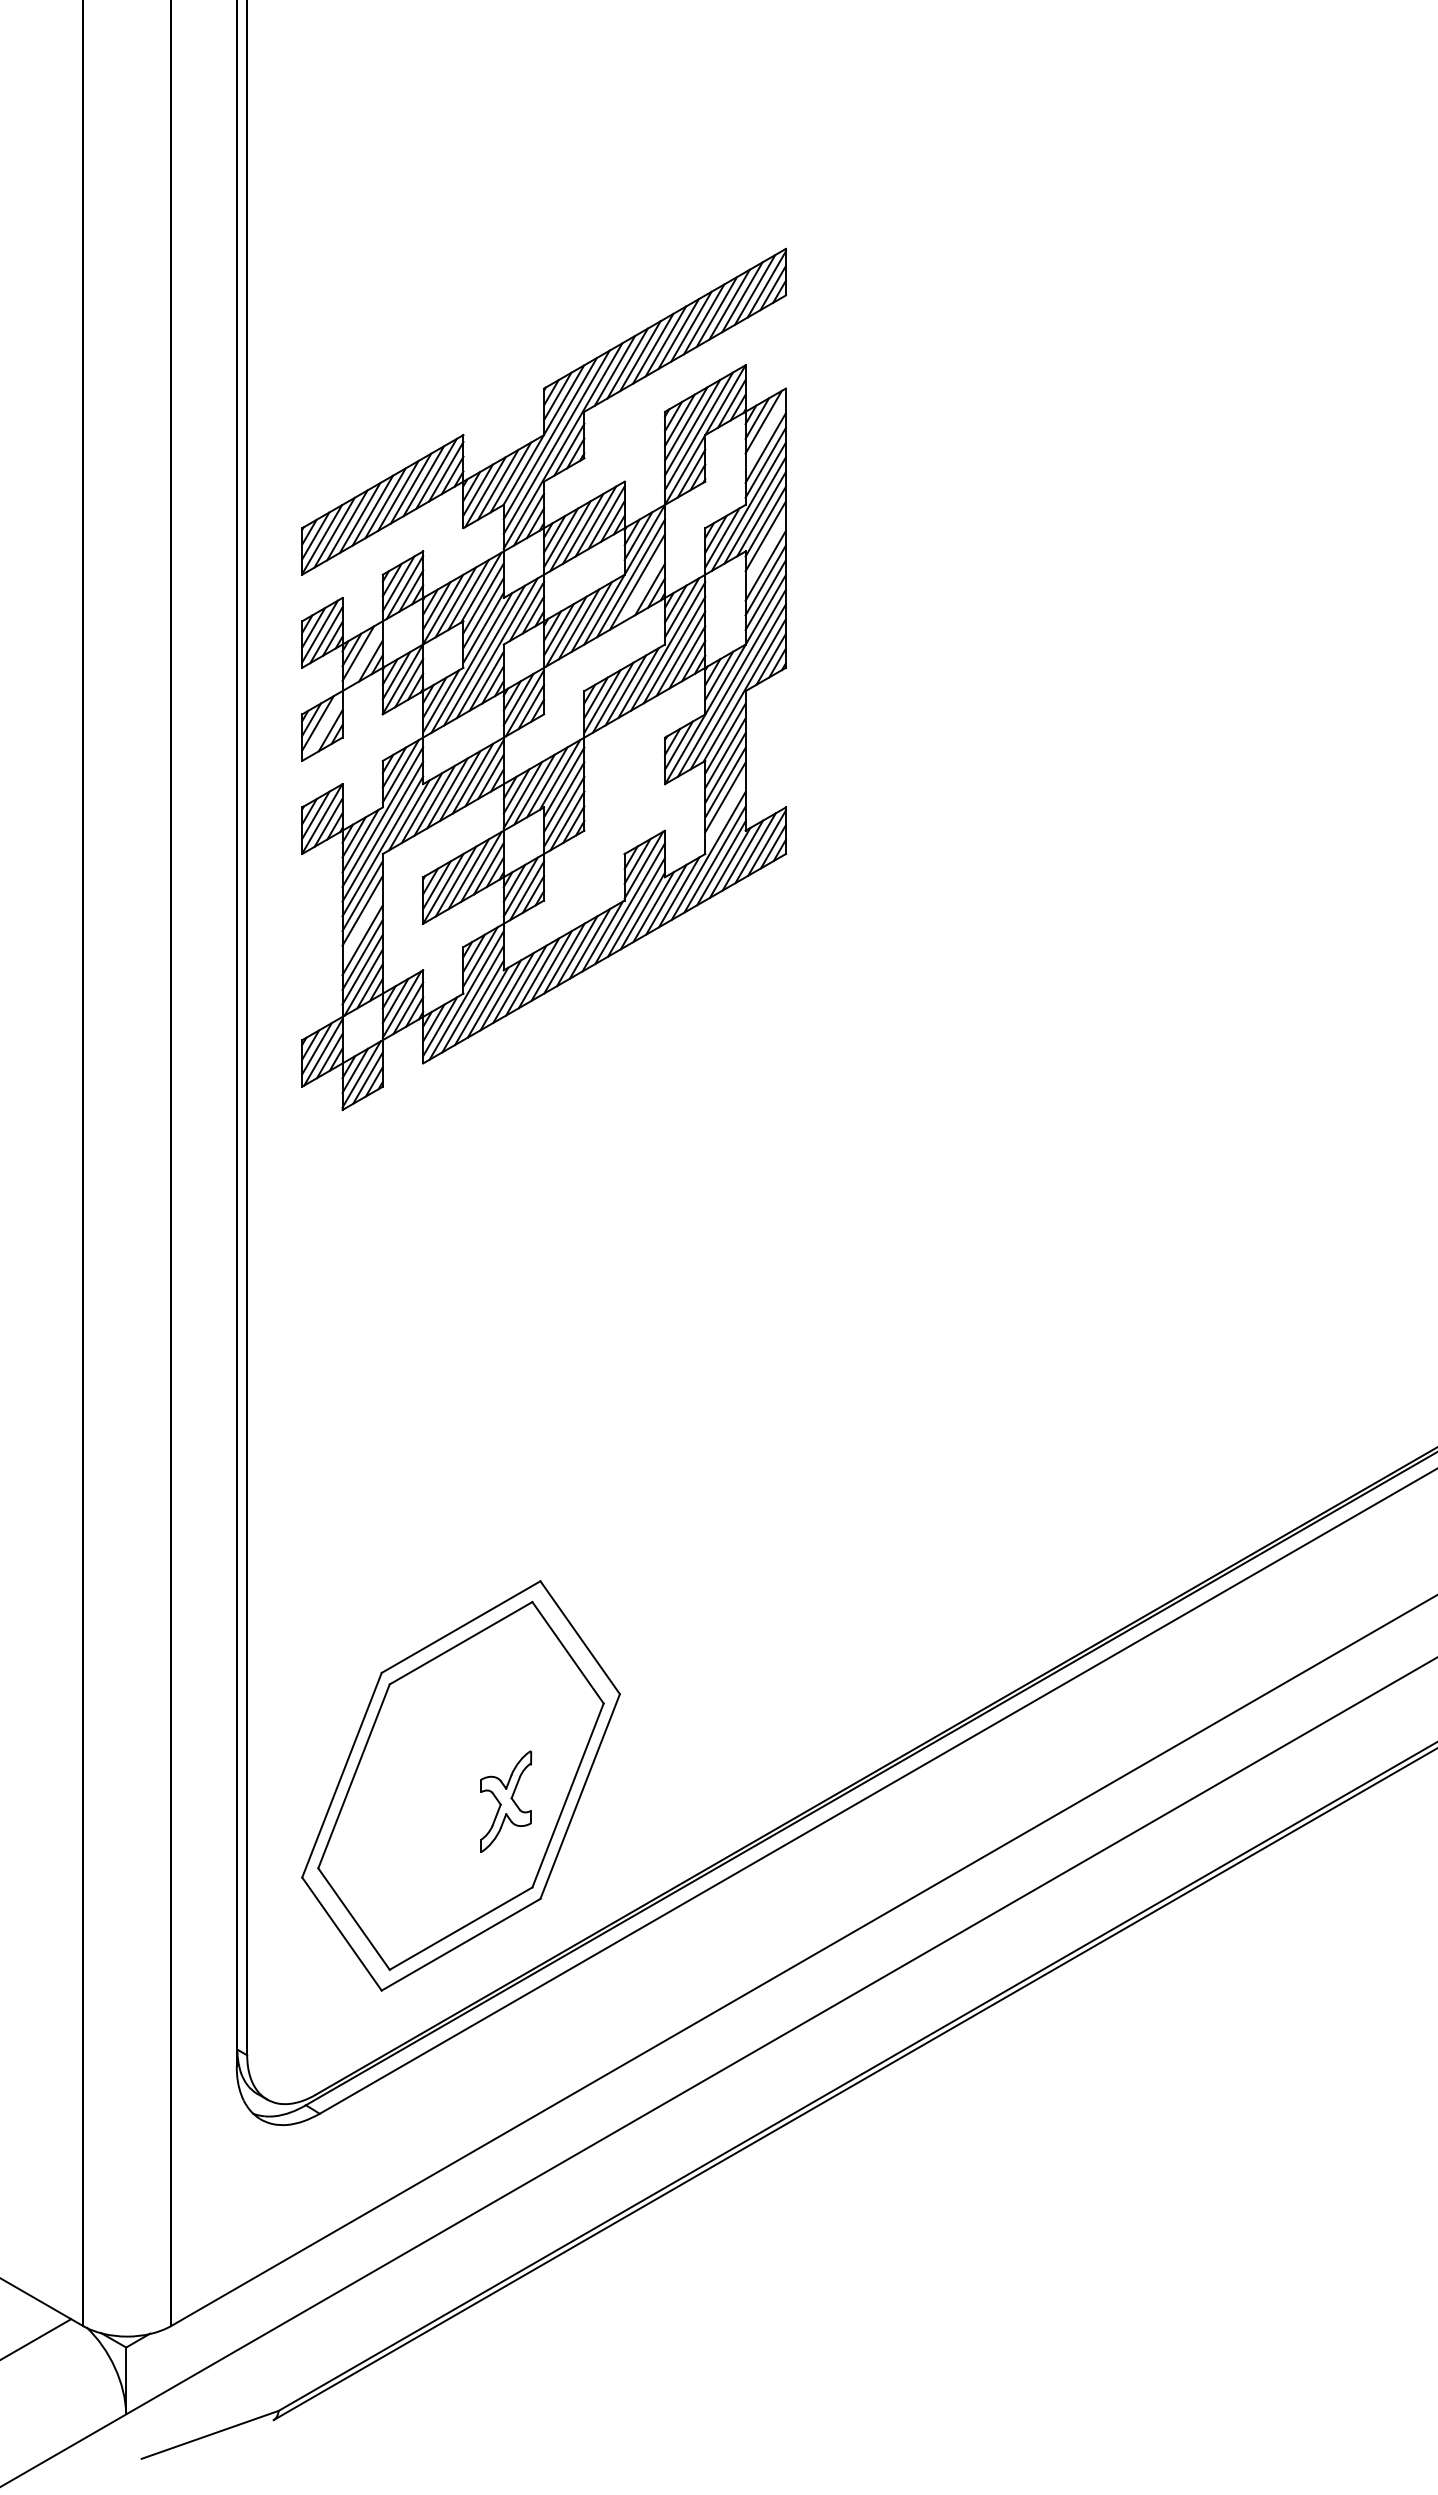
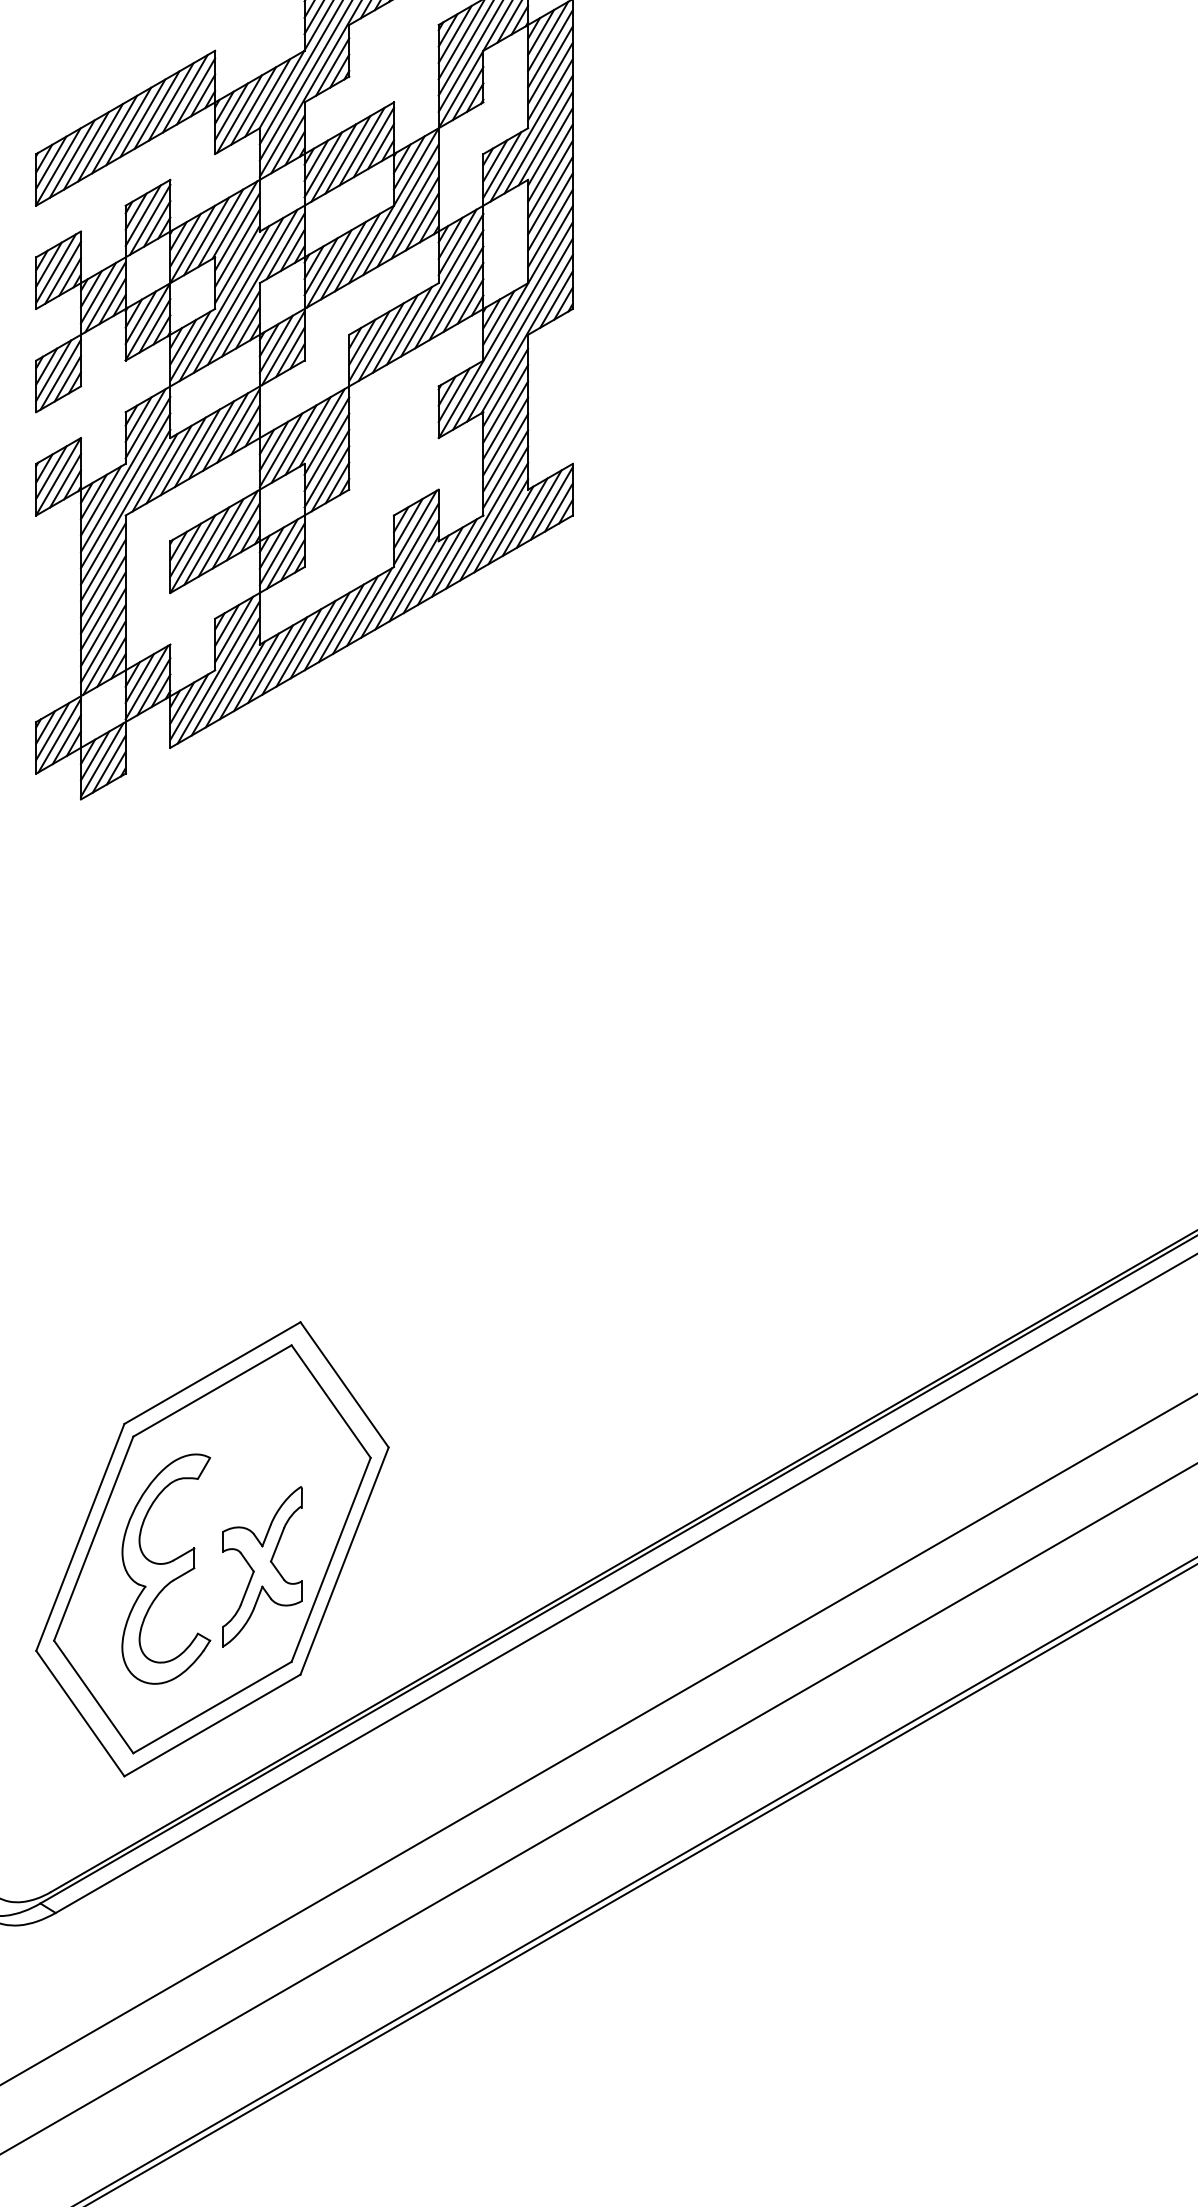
line: (765, 433) -> (550, 49), added
line: (765, 550) -> (550, 178), added
line: (643, 585) -> (414, 217), added
line: (364, 656) -> (105, 296), added
line: (324, 726) -> (60, 374), added
line: (725, 812) -> (505, 469), added
line: (362, 925) -> (103, 594), added
part: (506, 1801) -> (262, 1566), size x1.43
part: (419, 1803) -> (166, 1568), added

